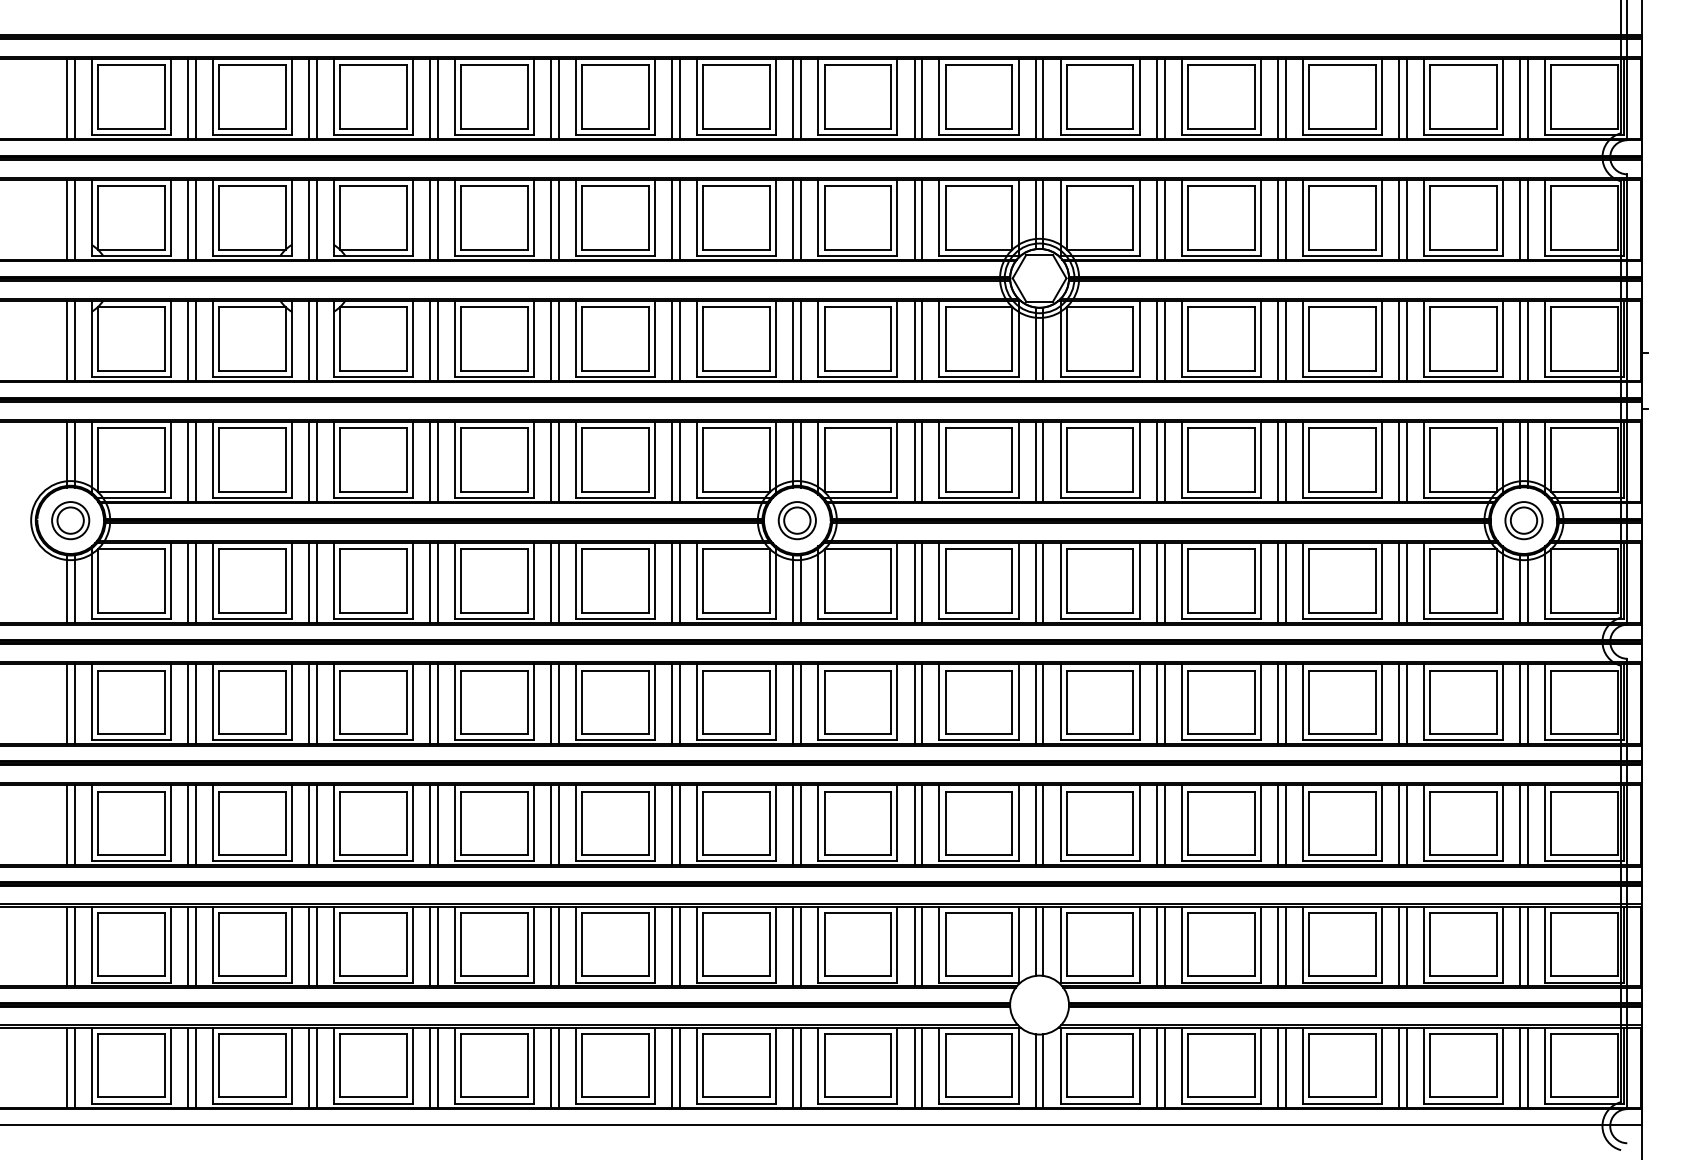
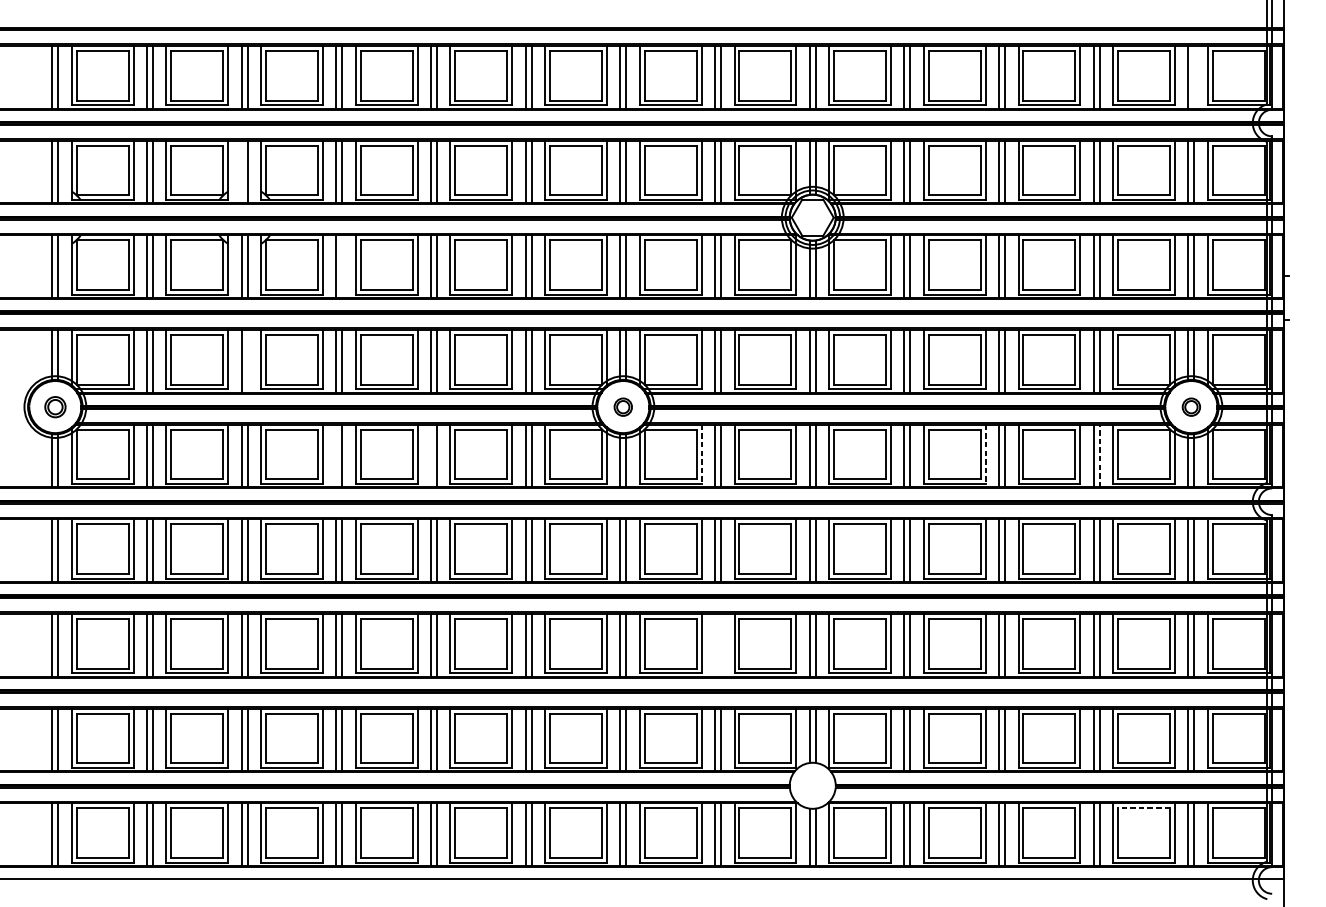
line: (1527, 98) -> (1194, 77), removed
line: (309, 219) -> (242, 171), removed
line: (437, 340) -> (342, 266), removed
line: (316, 462) -> (247, 361), removed
part: (70, 520) -> (55, 406), size x0.7
part: (796, 520) -> (622, 406), size x0.6
part: (1523, 520) -> (1191, 406), size x0.6
line: (897, 581) -> (701, 454), solid -> dashed
line: (1260, 581) -> (985, 454), solid -> dashed
line: (430, 583) -> (336, 456), removed
line: (551, 583) -> (431, 456), removed
line: (1406, 583) -> (1099, 456), solid -> dashed
line: (914, 825) -> (714, 645), removed
line: (922, 825) -> (721, 645), removed
line: (1462, 1033) -> (1143, 808), solid -> dashed

